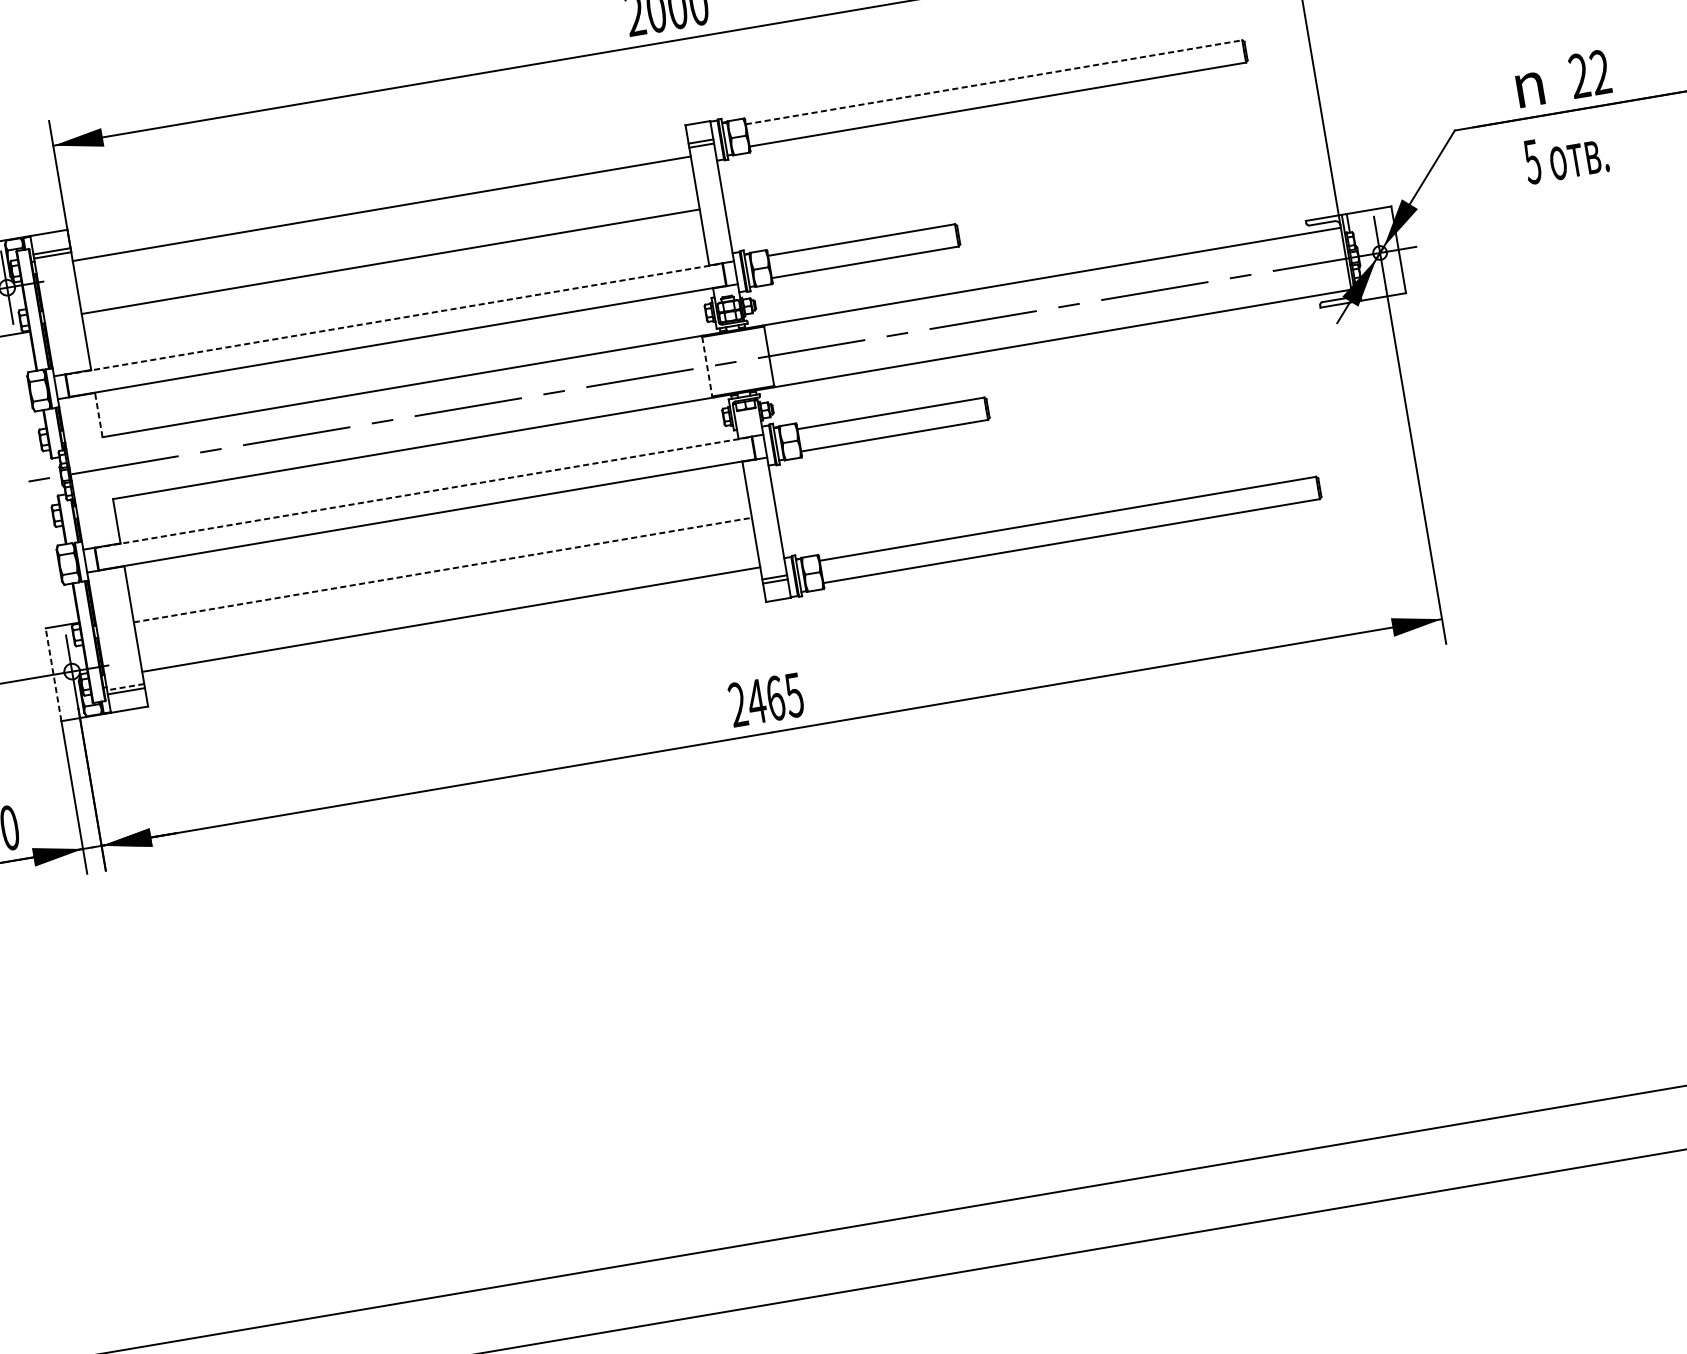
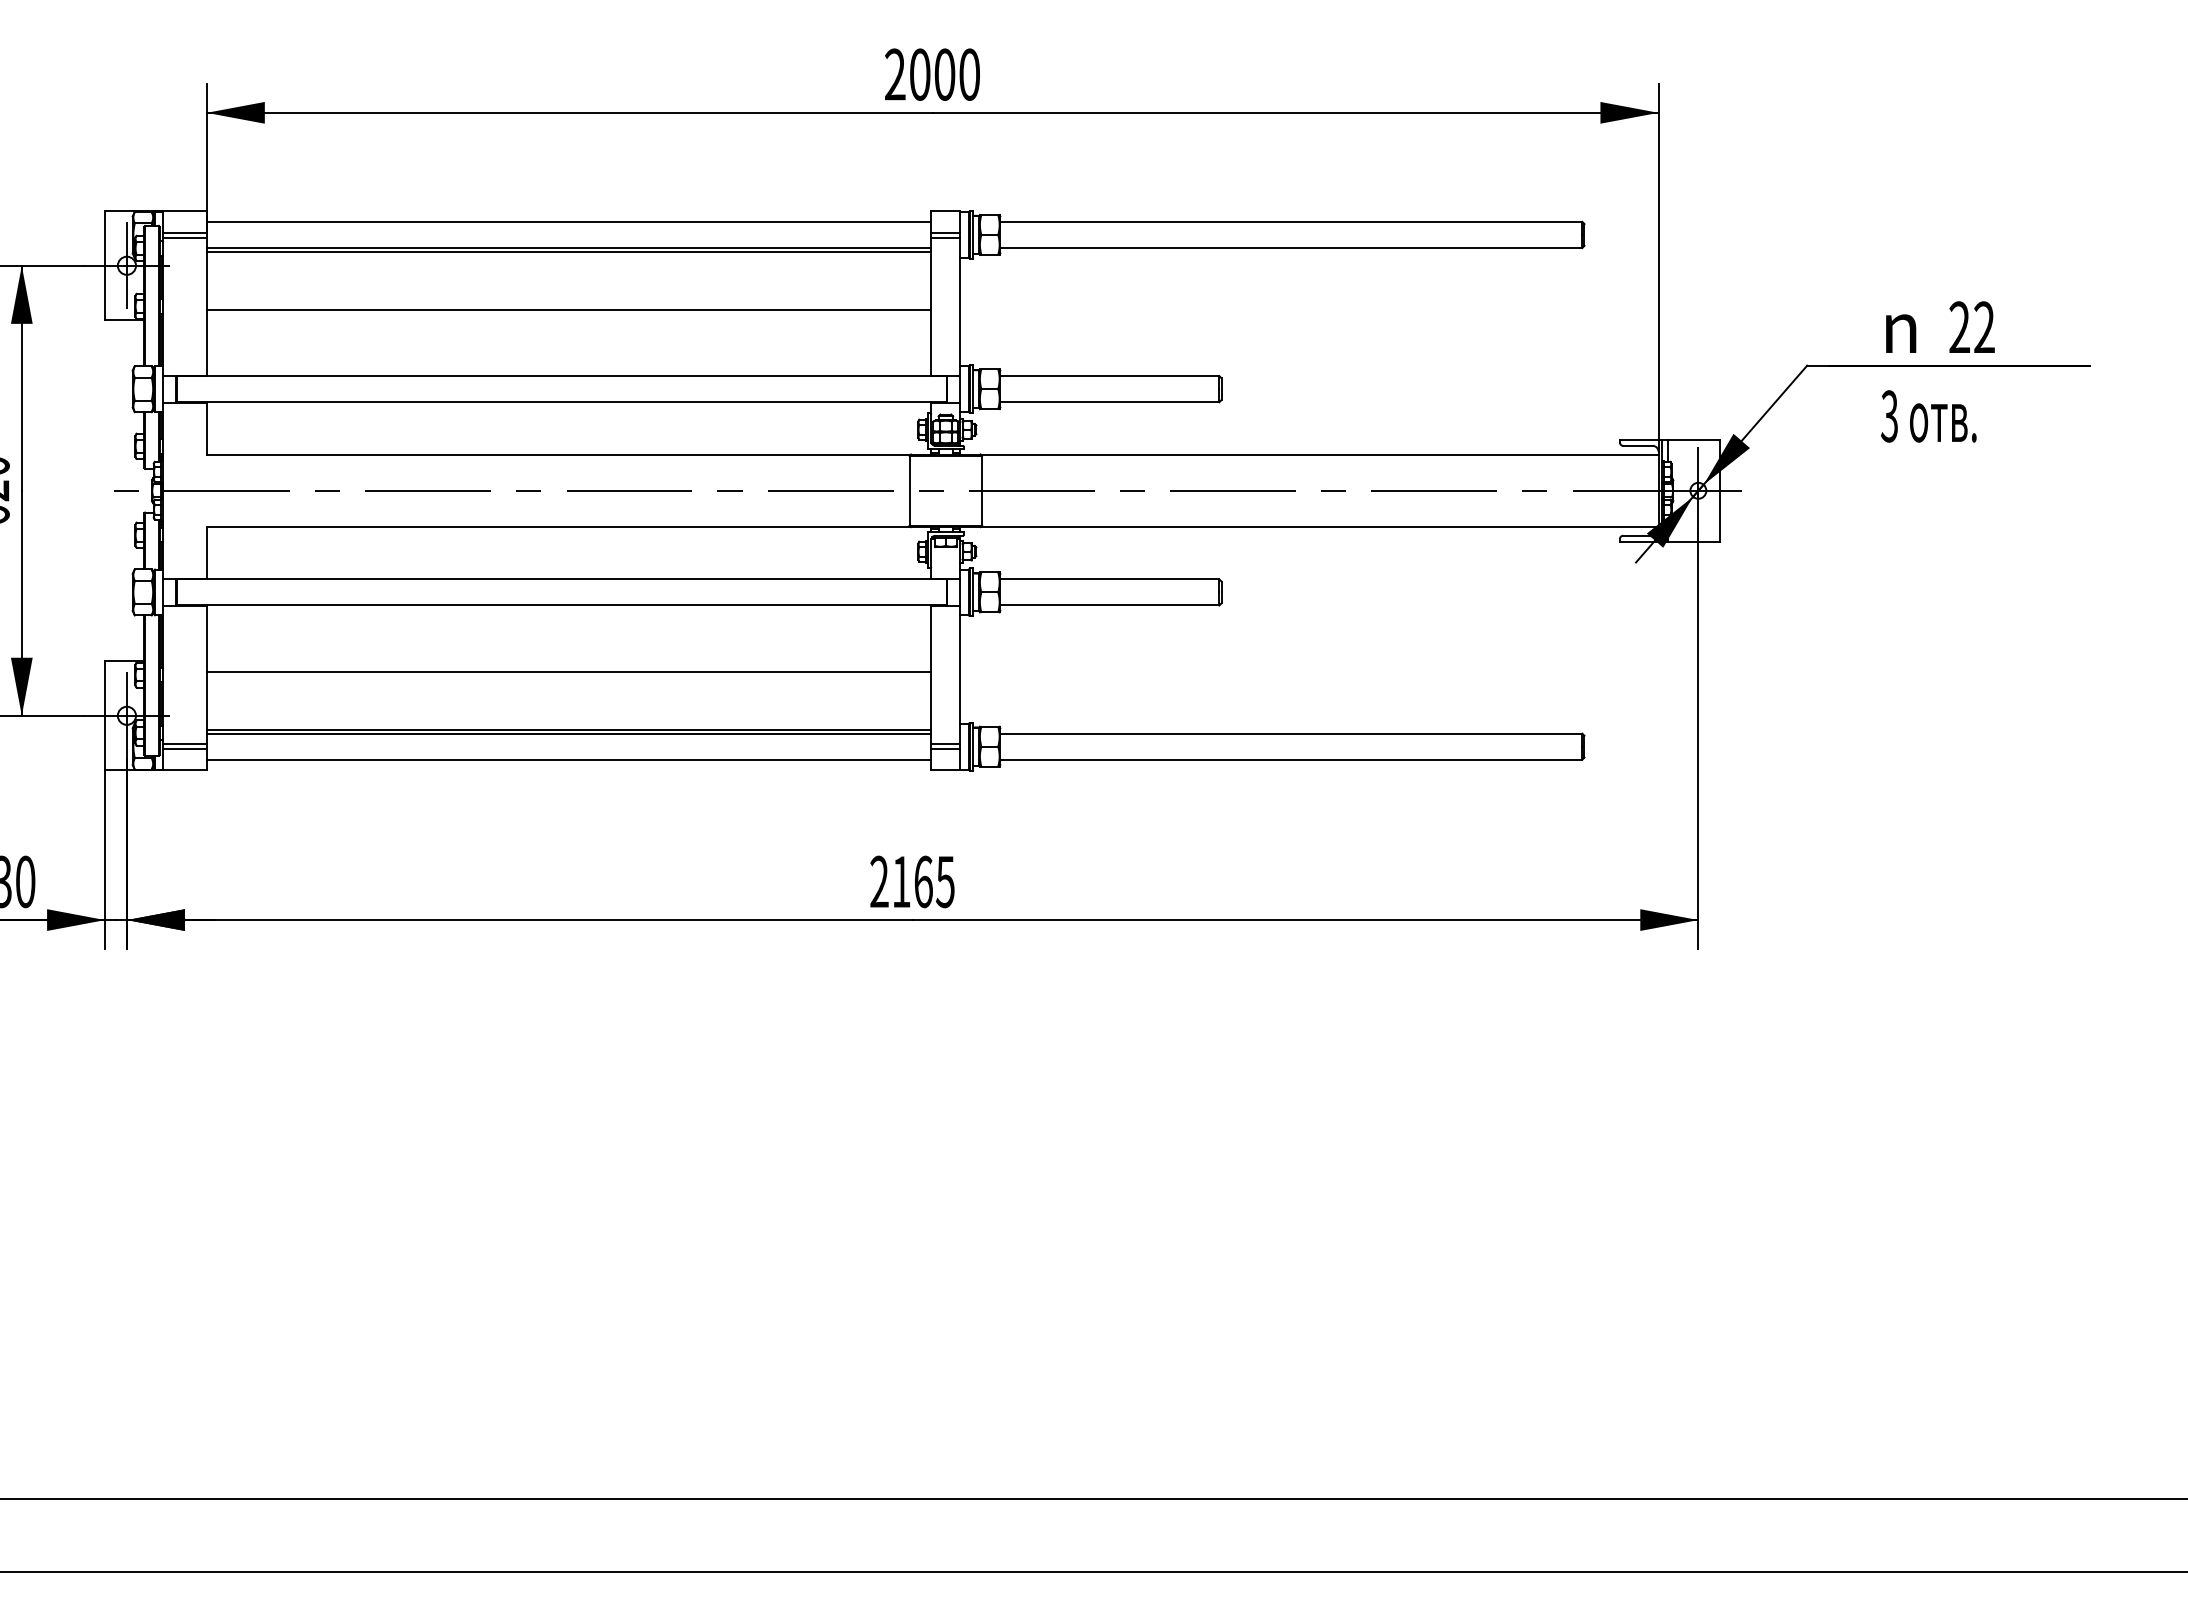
line: (994, 81) -> (1291, 221), dashed -> solid
text: (1532, 162) -> (1889, 416), 5 -> 3
line: (377, 186) -> (568, 221), added
line: (381, 212) -> (568, 252), added
line: (393, 319) -> (561, 376), dashed -> solid
line: (707, 366) -> (909, 490), dashed -> solid
line: (98, 414) -> (206, 427), dashed -> solid
line: (423, 492) -> (561, 579), dashed -> solid
line: (443, 569) -> (569, 671), dashed -> solid
line: (451, 623) -> (568, 733), added
line: (455, 645) -> (568, 759), added
line: (53, 674) -> (105, 715), dashed -> solid
line: (126, 686) -> (185, 743), dashed -> solid
text: (756, 701) -> (901, 881), 2465 -> 2165

